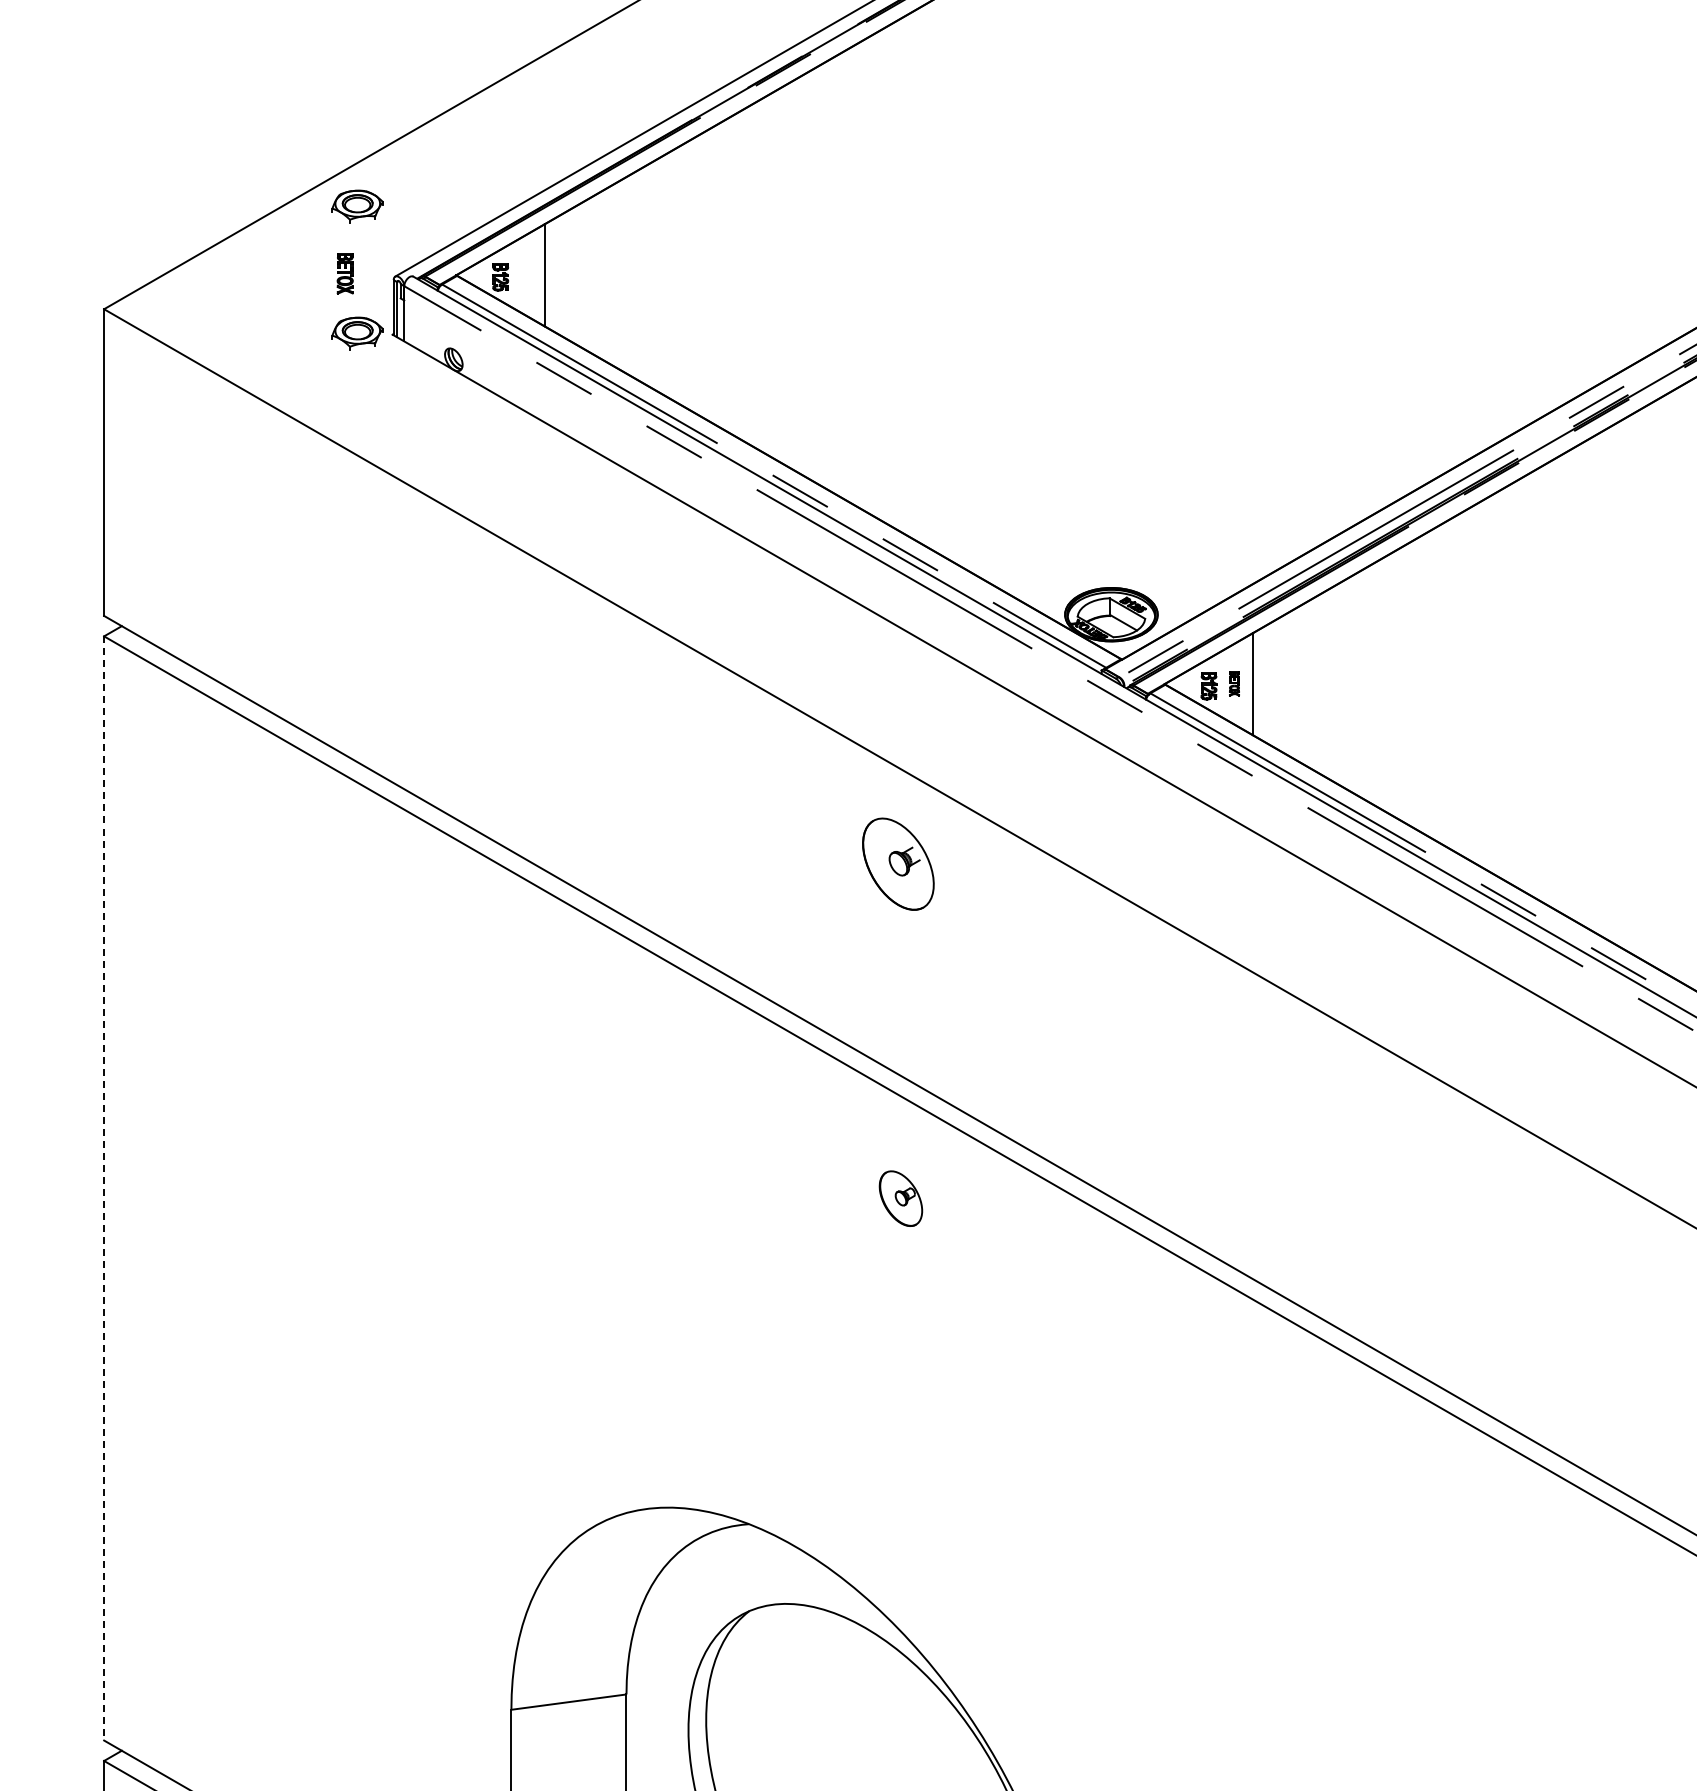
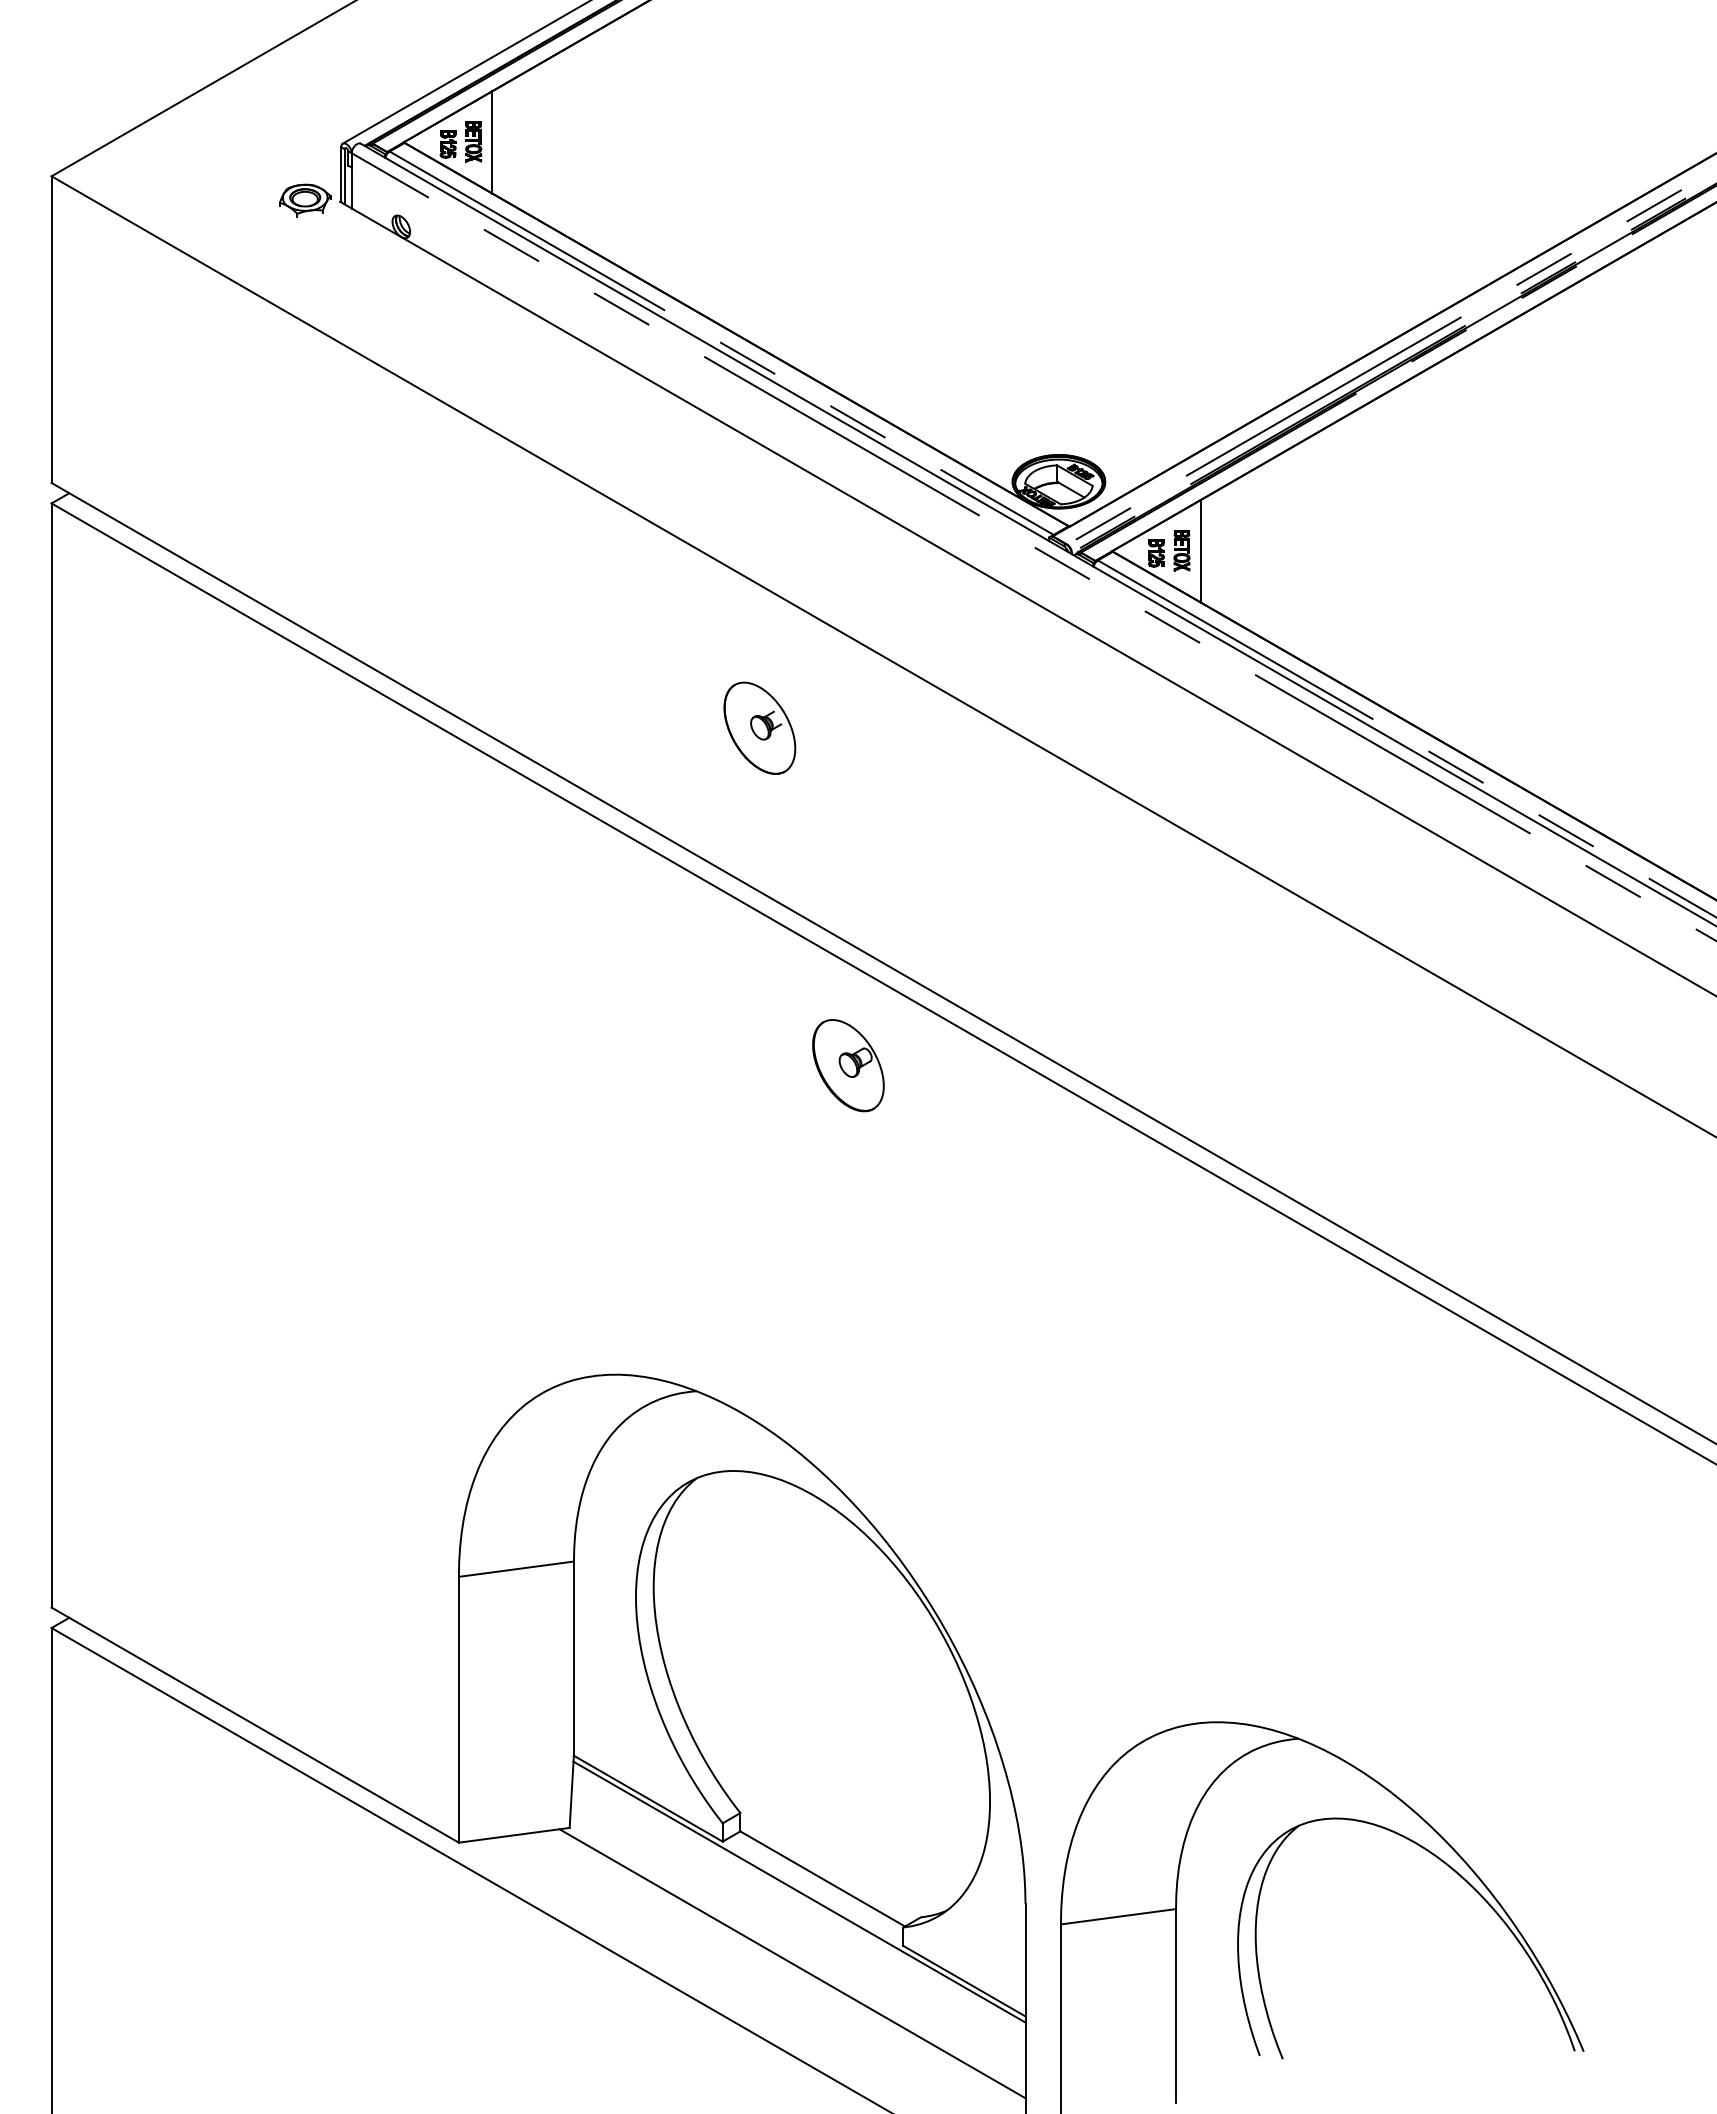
part: (358, 206) -> (305, 73), removed
part: (345, 273) -> (473, 141), moved
part: (1234, 683) -> (1181, 550), size x1.67
part: (898, 863) -> (759, 727), moved
line: (104, 1189) -> (51, 1056), dashed -> solid
part: (901, 1198) -> (848, 1065), size x1.67

